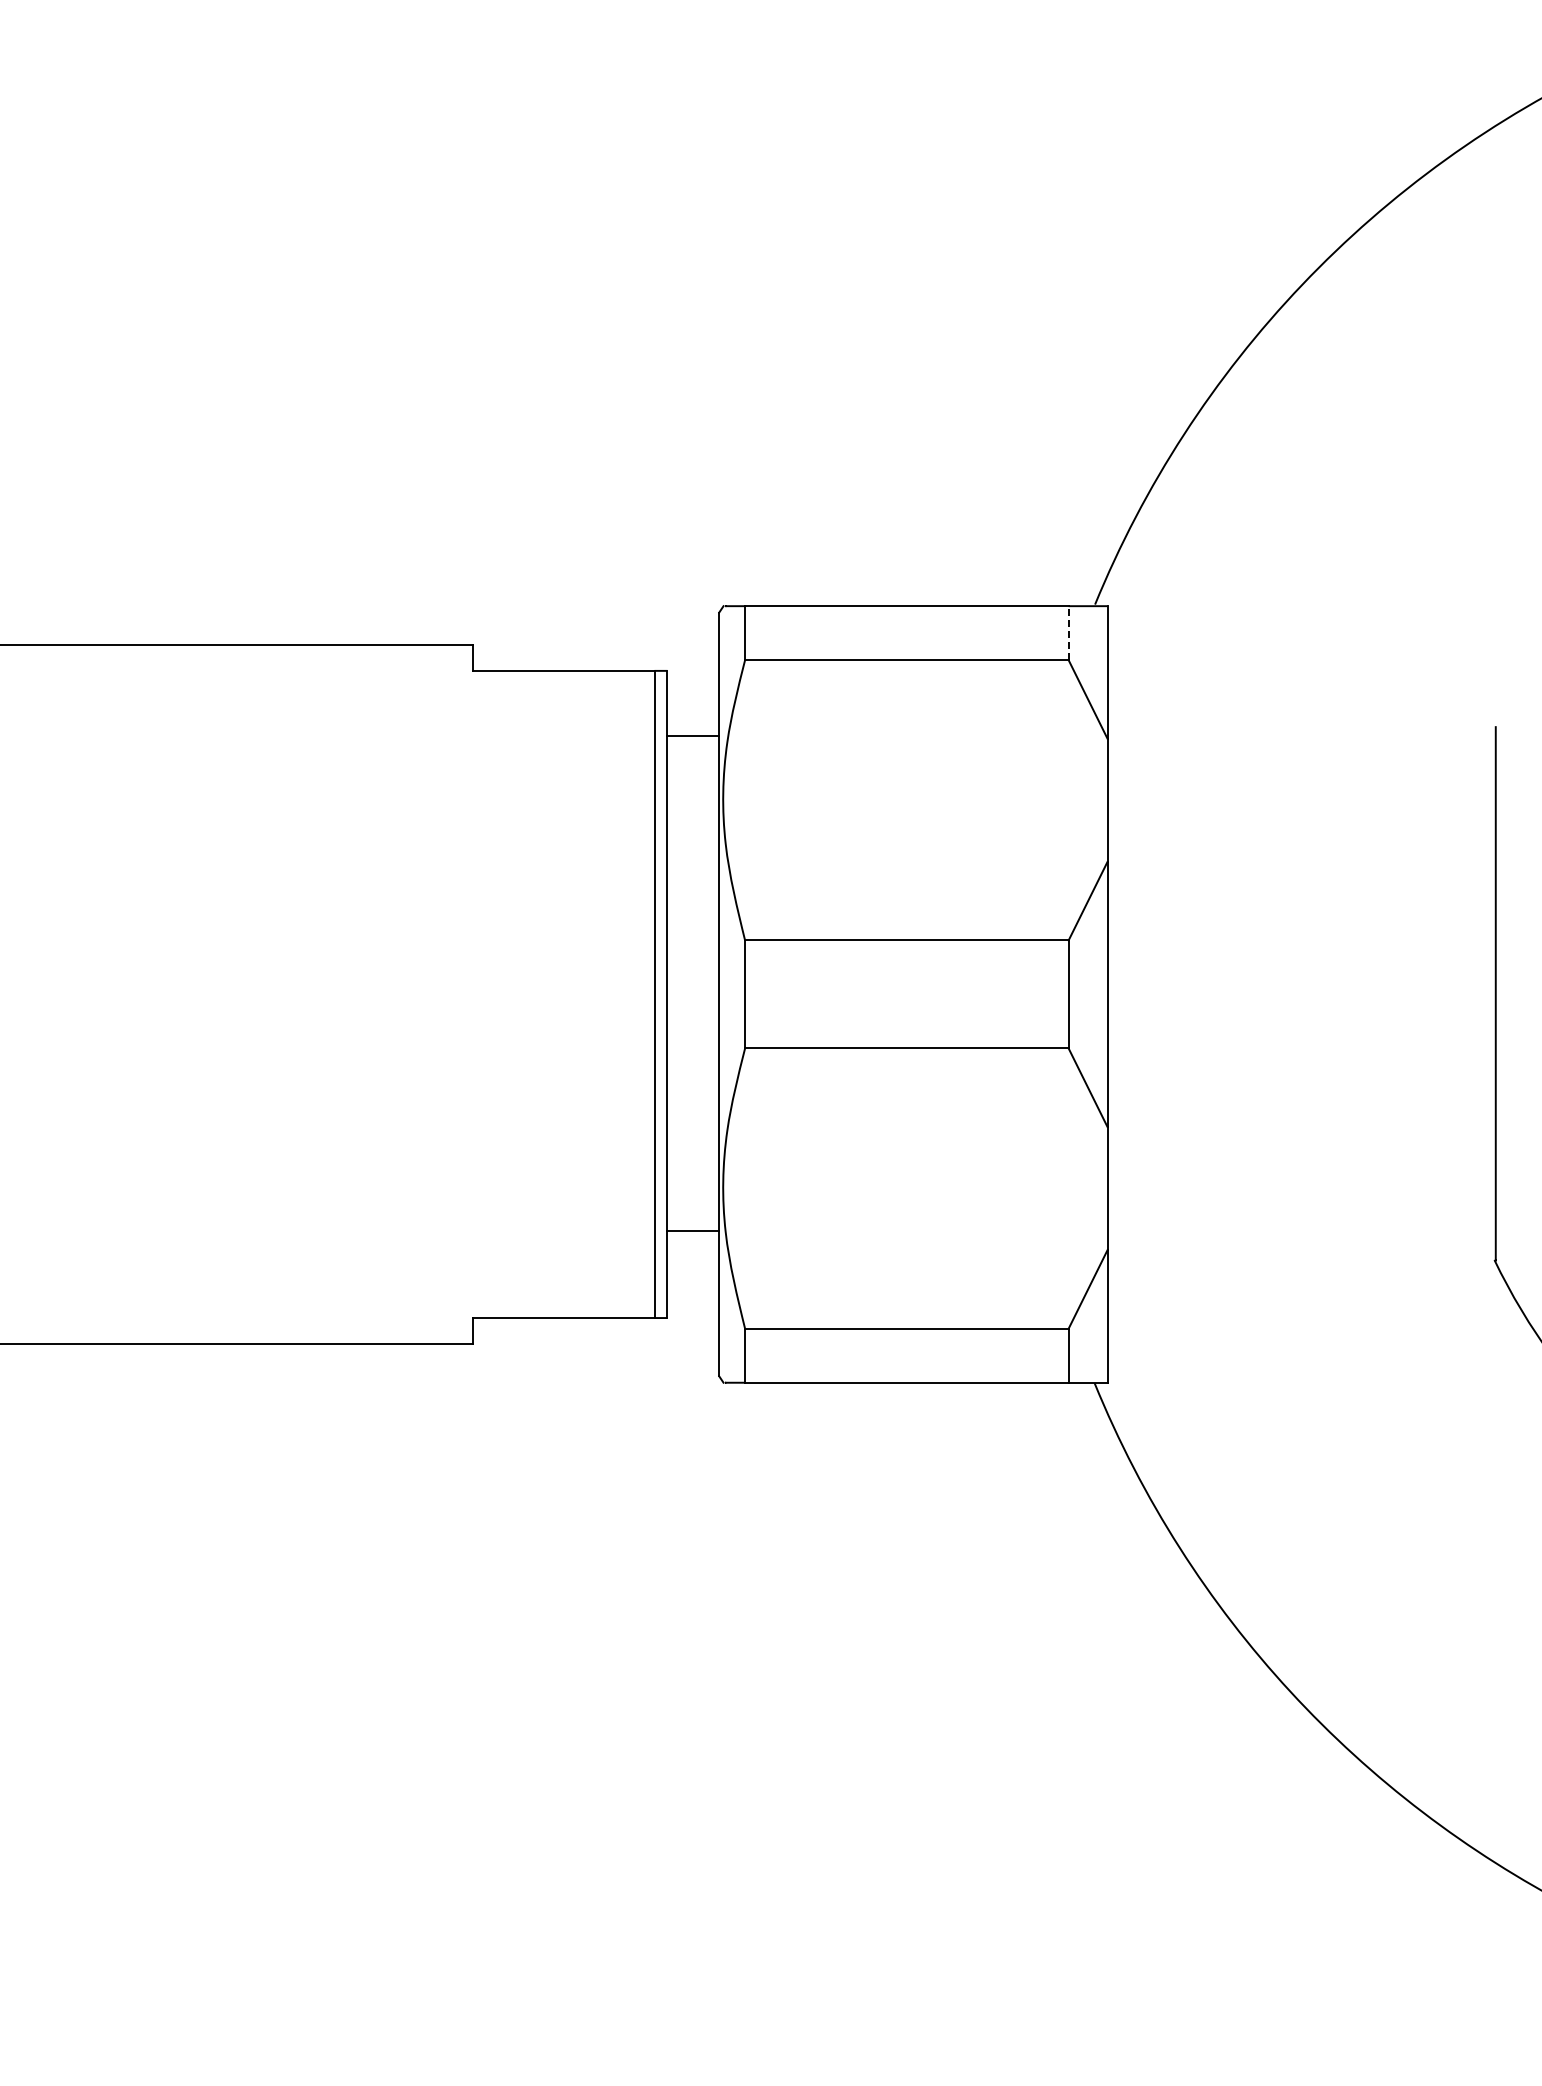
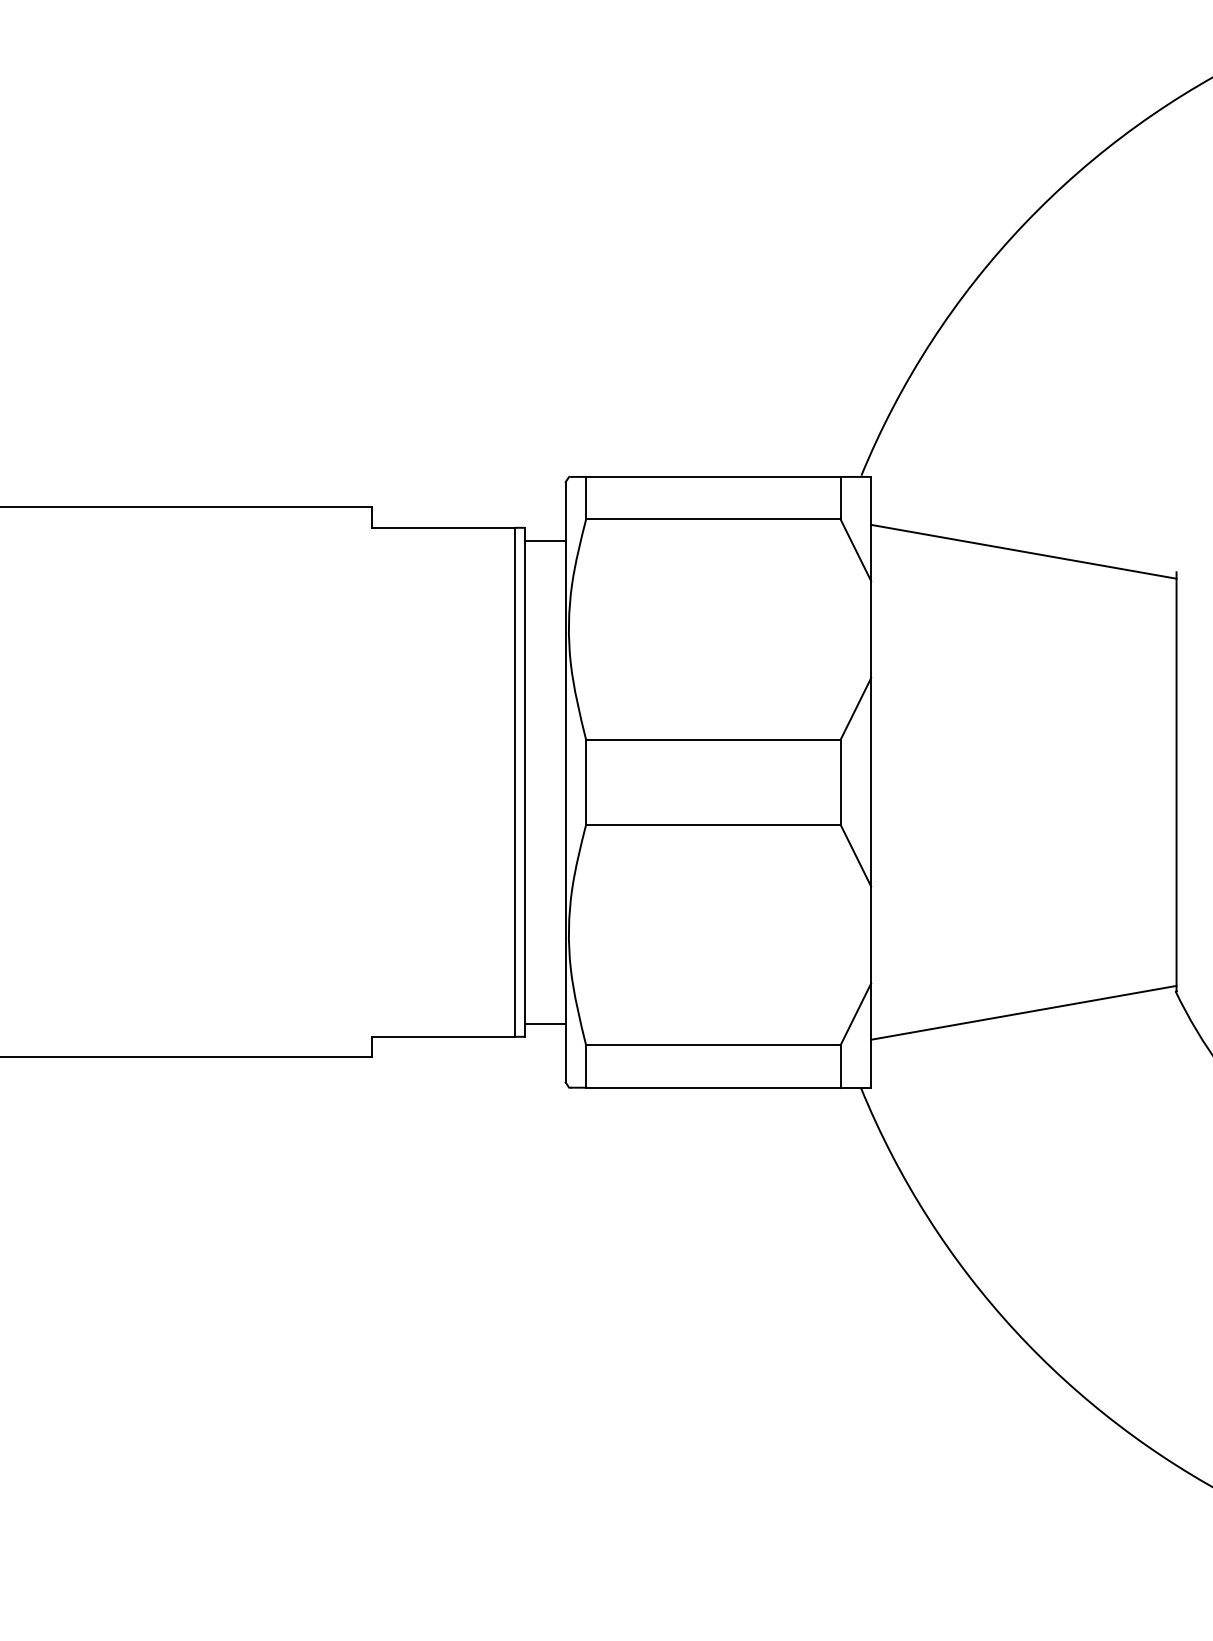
line: (1068, 632) -> (840, 497), dashed -> solid
line: (1301, 701) -> (1023, 551), added
line: (693, 735) -> (545, 540), moved
line: (693, 1231) -> (545, 1023), moved
line: (1301, 1287) -> (1023, 1012), added

